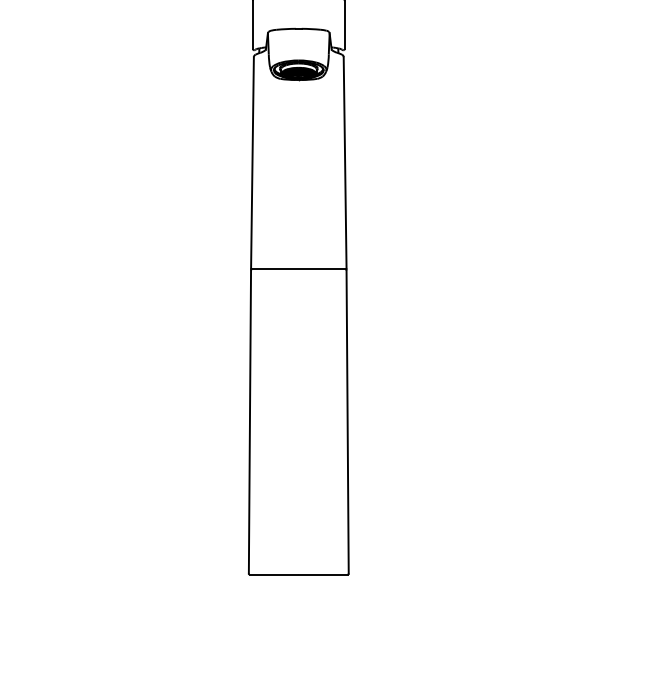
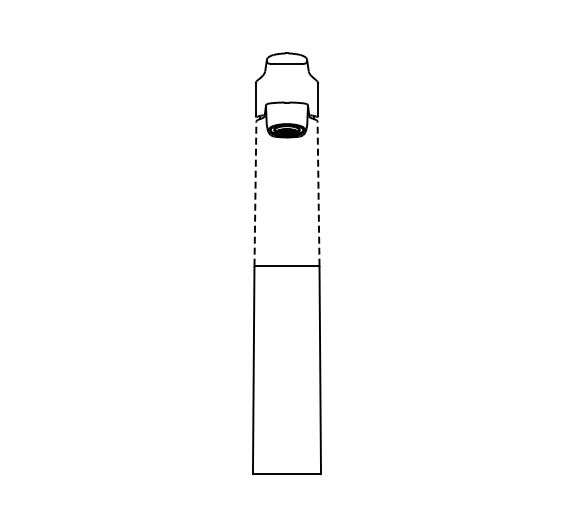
line: (252, 162) -> (255, 193), solid -> dashed
line: (345, 162) -> (318, 193), solid -> dashed

